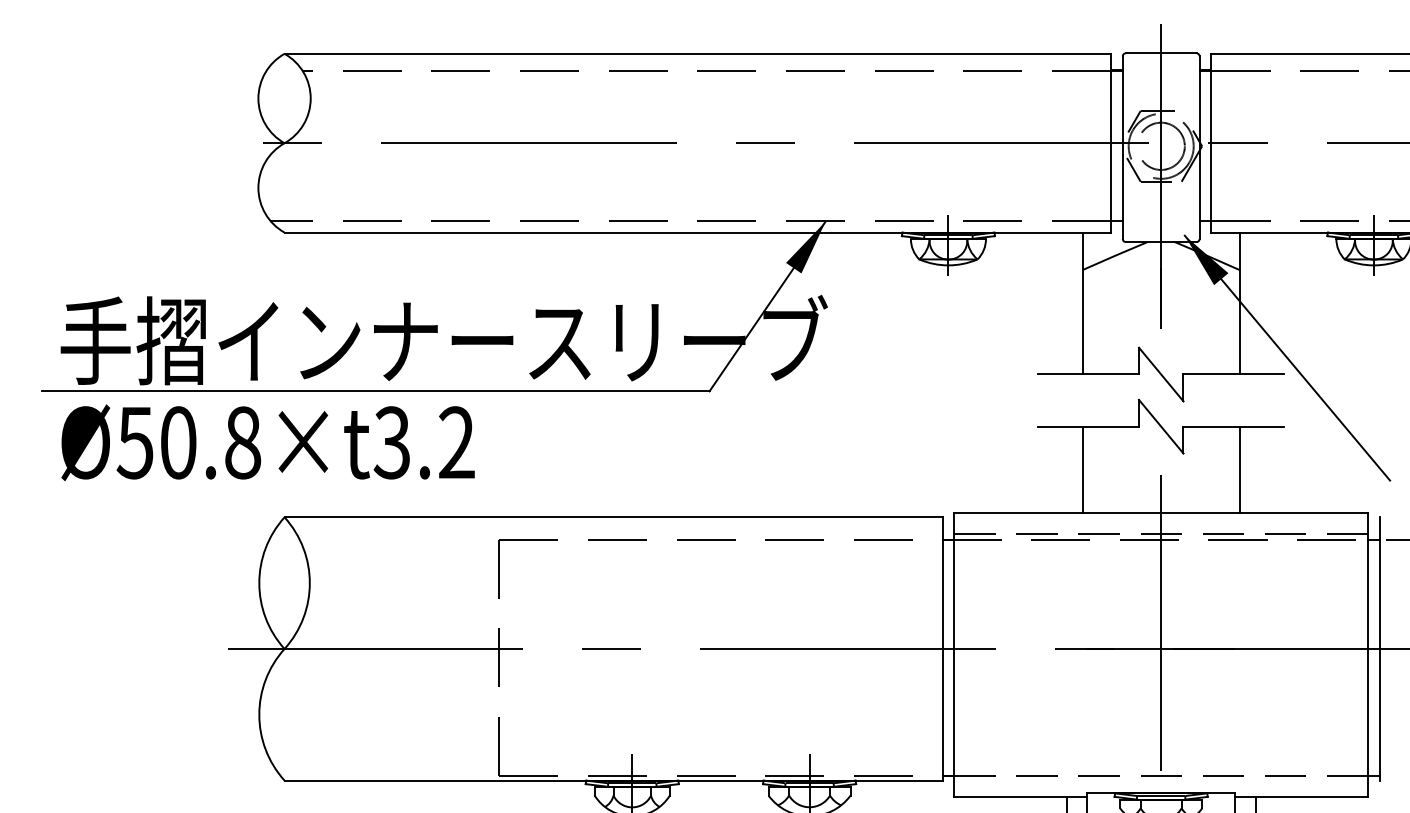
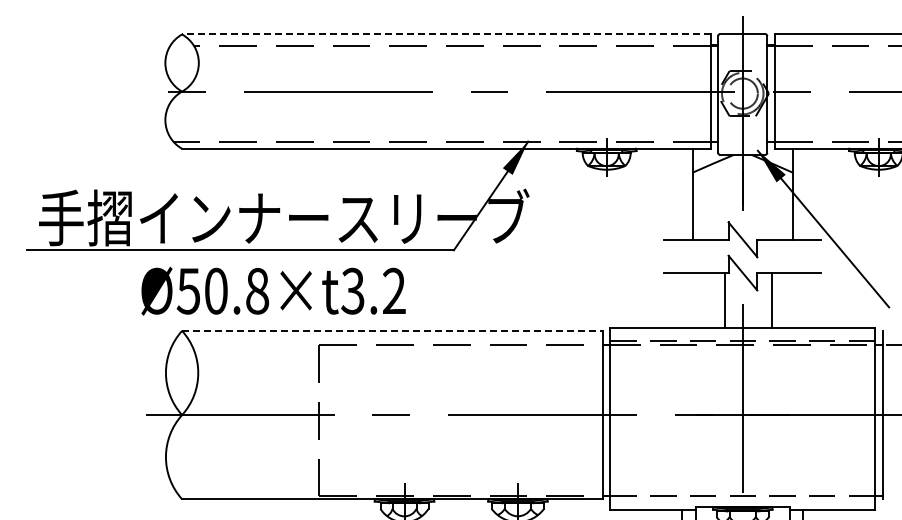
line: (696, 53) -> (445, 34), solid -> dashed
text: (267, 441) -> (273, 290), moved
line: (1082, 469) -> (724, 300), moved
line: (1238, 469) -> (771, 300), moved
line: (615, 516) -> (393, 330), solid -> dashed

